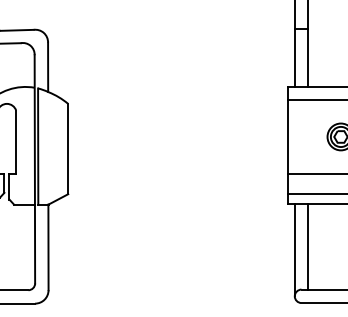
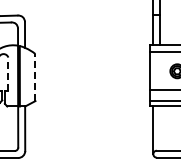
line: (16, 143) -> (8, 74), solid -> dashed
line: (68, 148) -> (35, 77), solid -> dashed
line: (308, 246) -> (160, 128), removed

